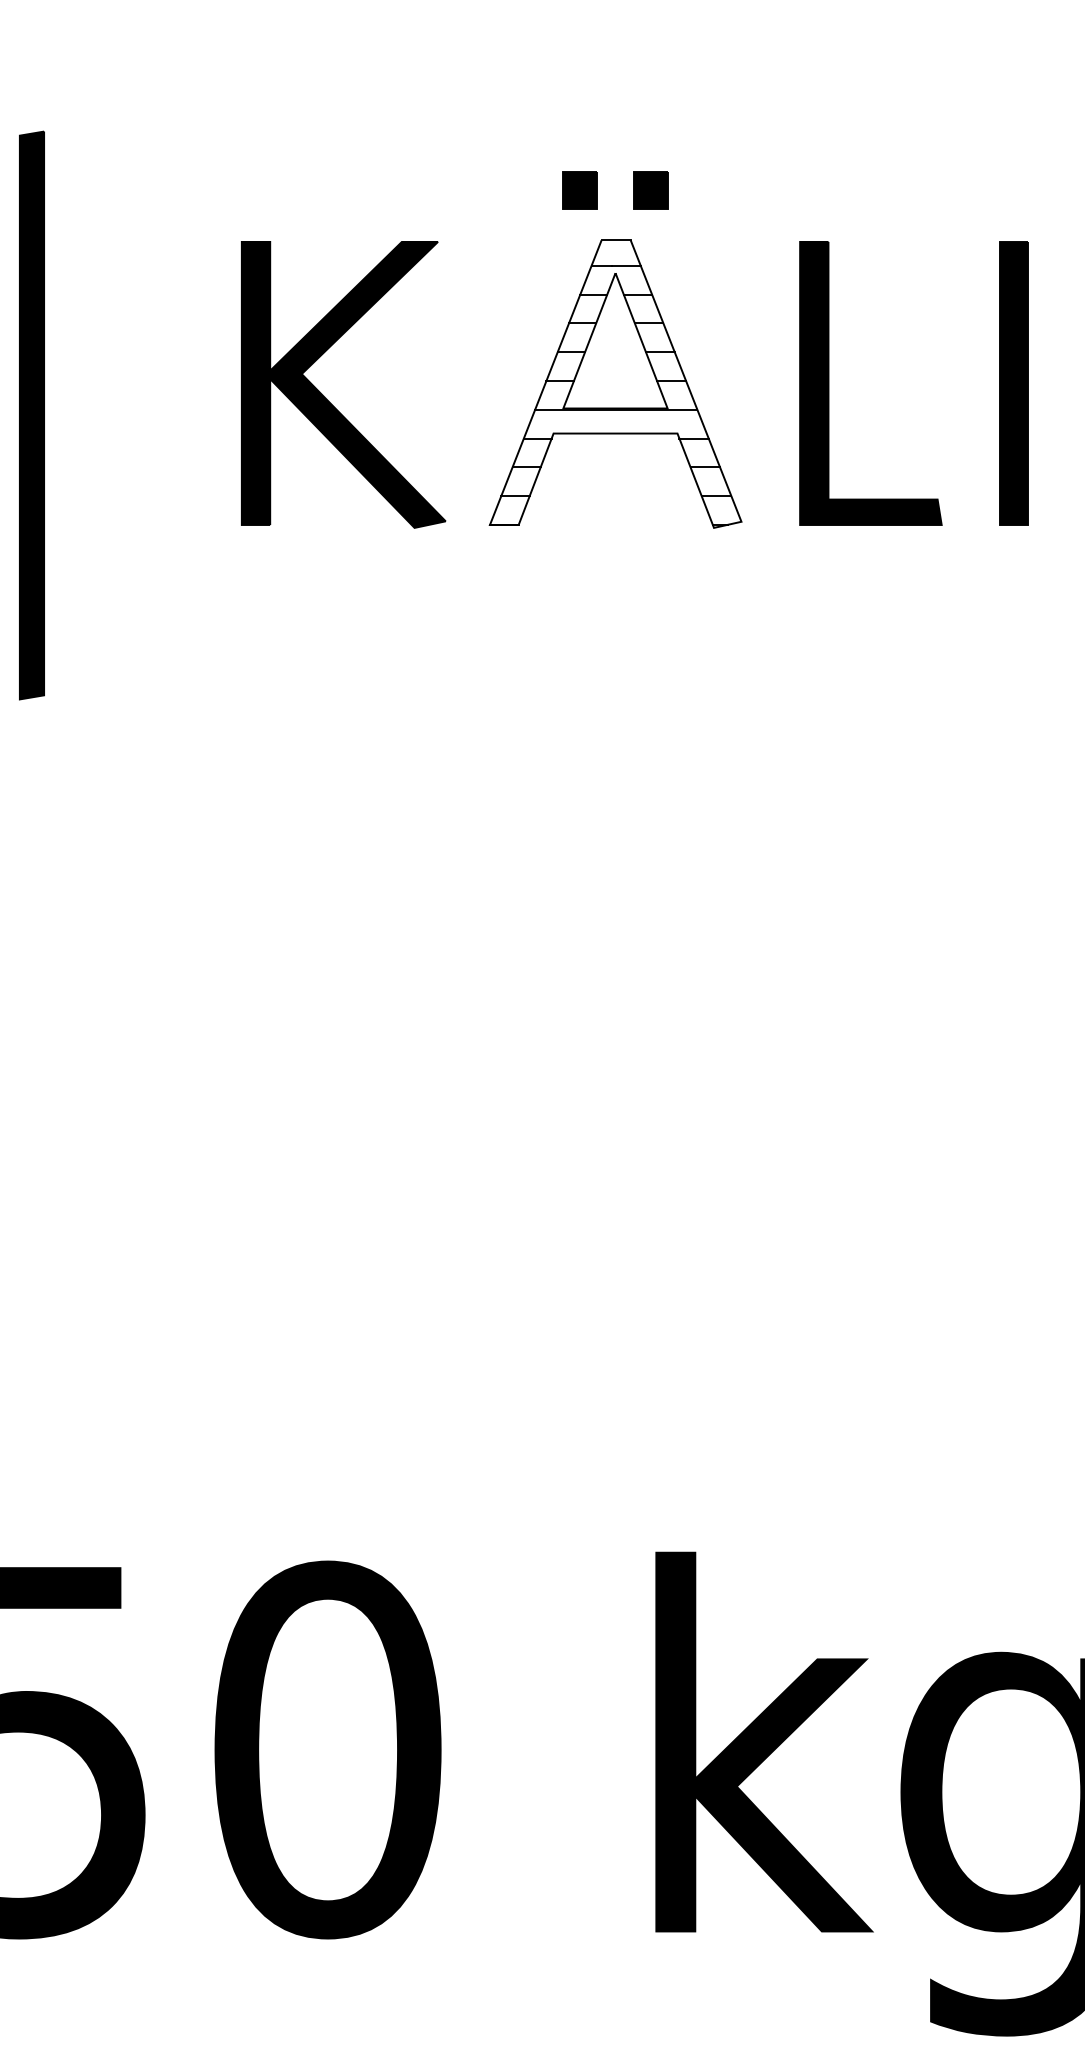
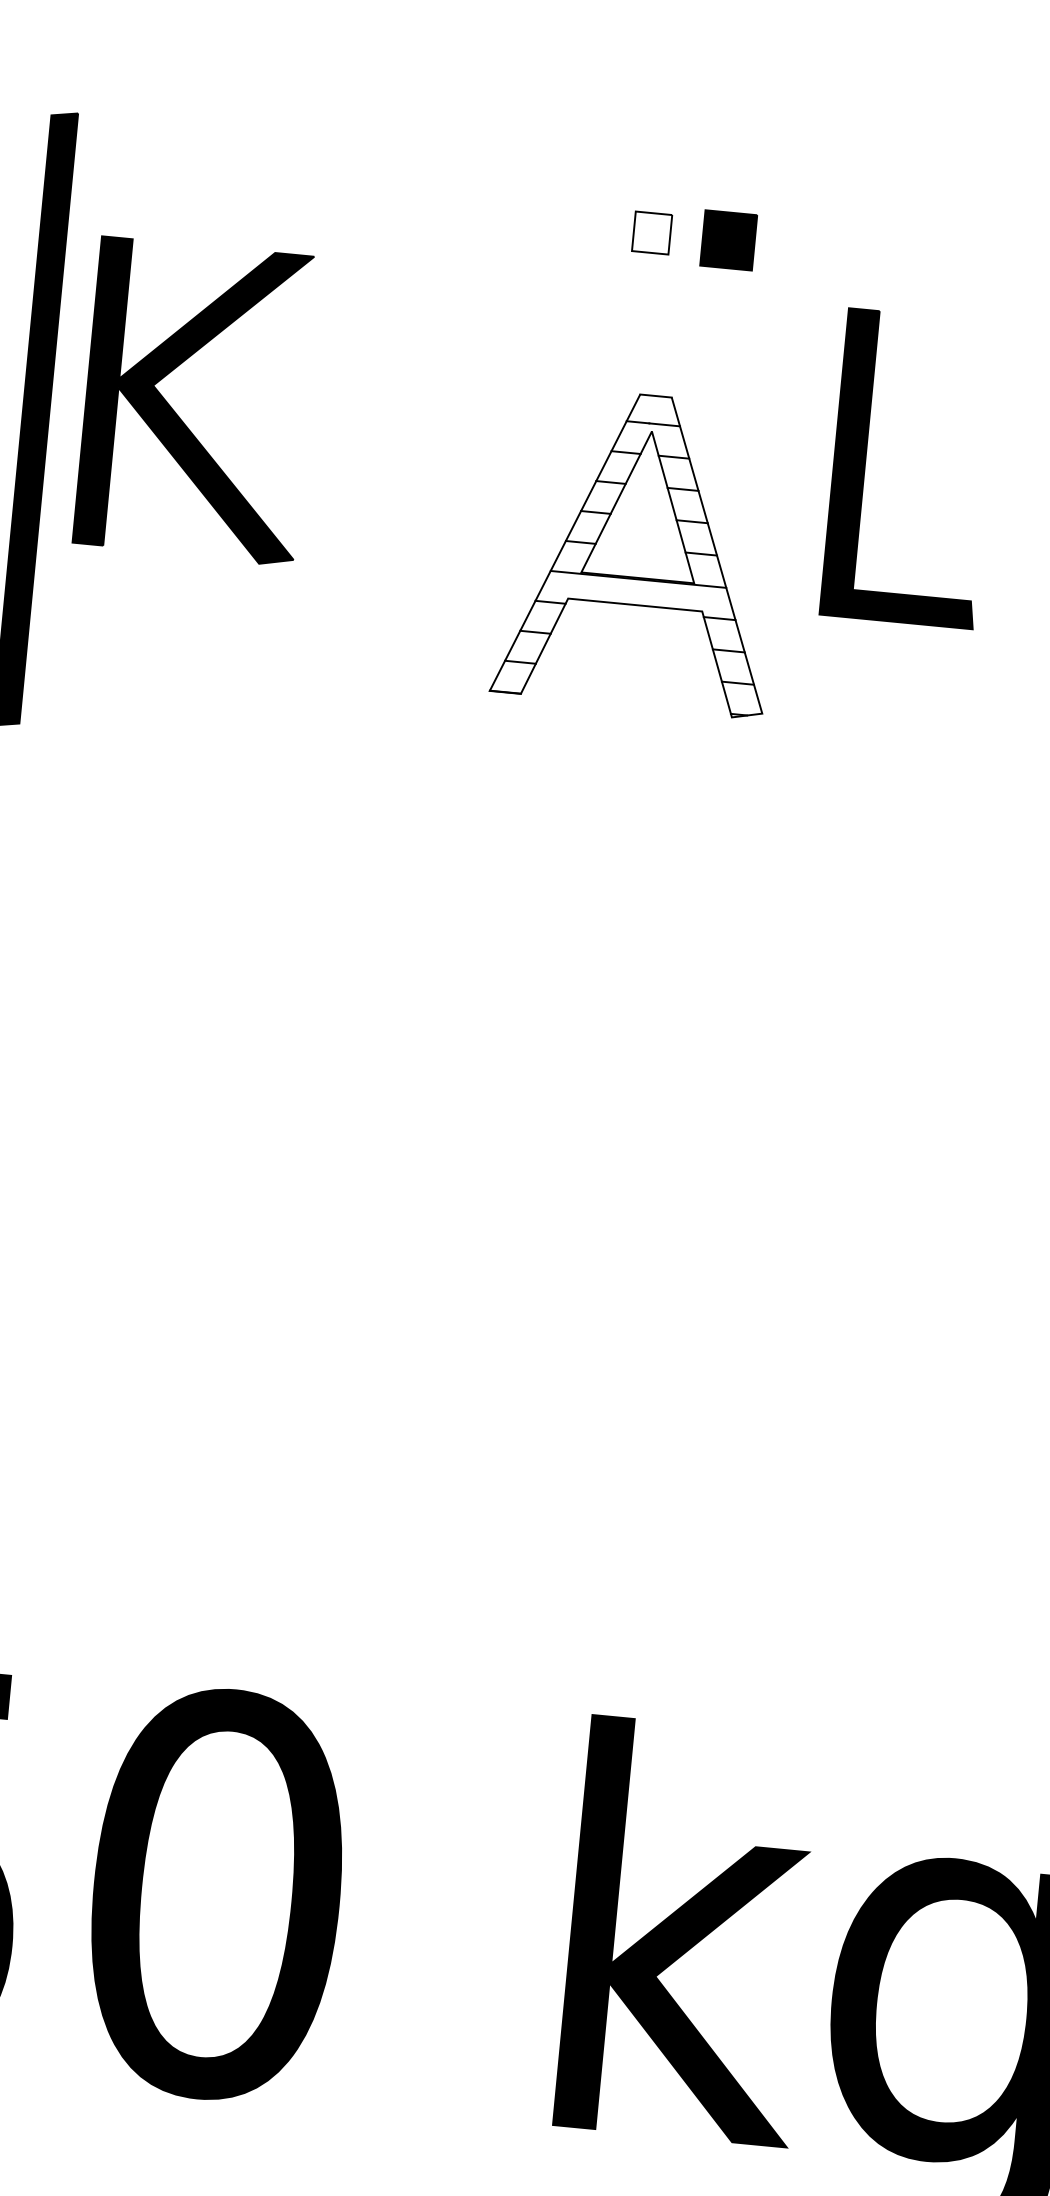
fill: (580, 190) -> (652, 233), removed
part: (650, 190) -> (728, 240), size x1.4
part: (615, 383) -> (640, 550), moved
part: (829, 383) -> (866, 464), moved
part: (325, 396) -> (176, 412), moved

